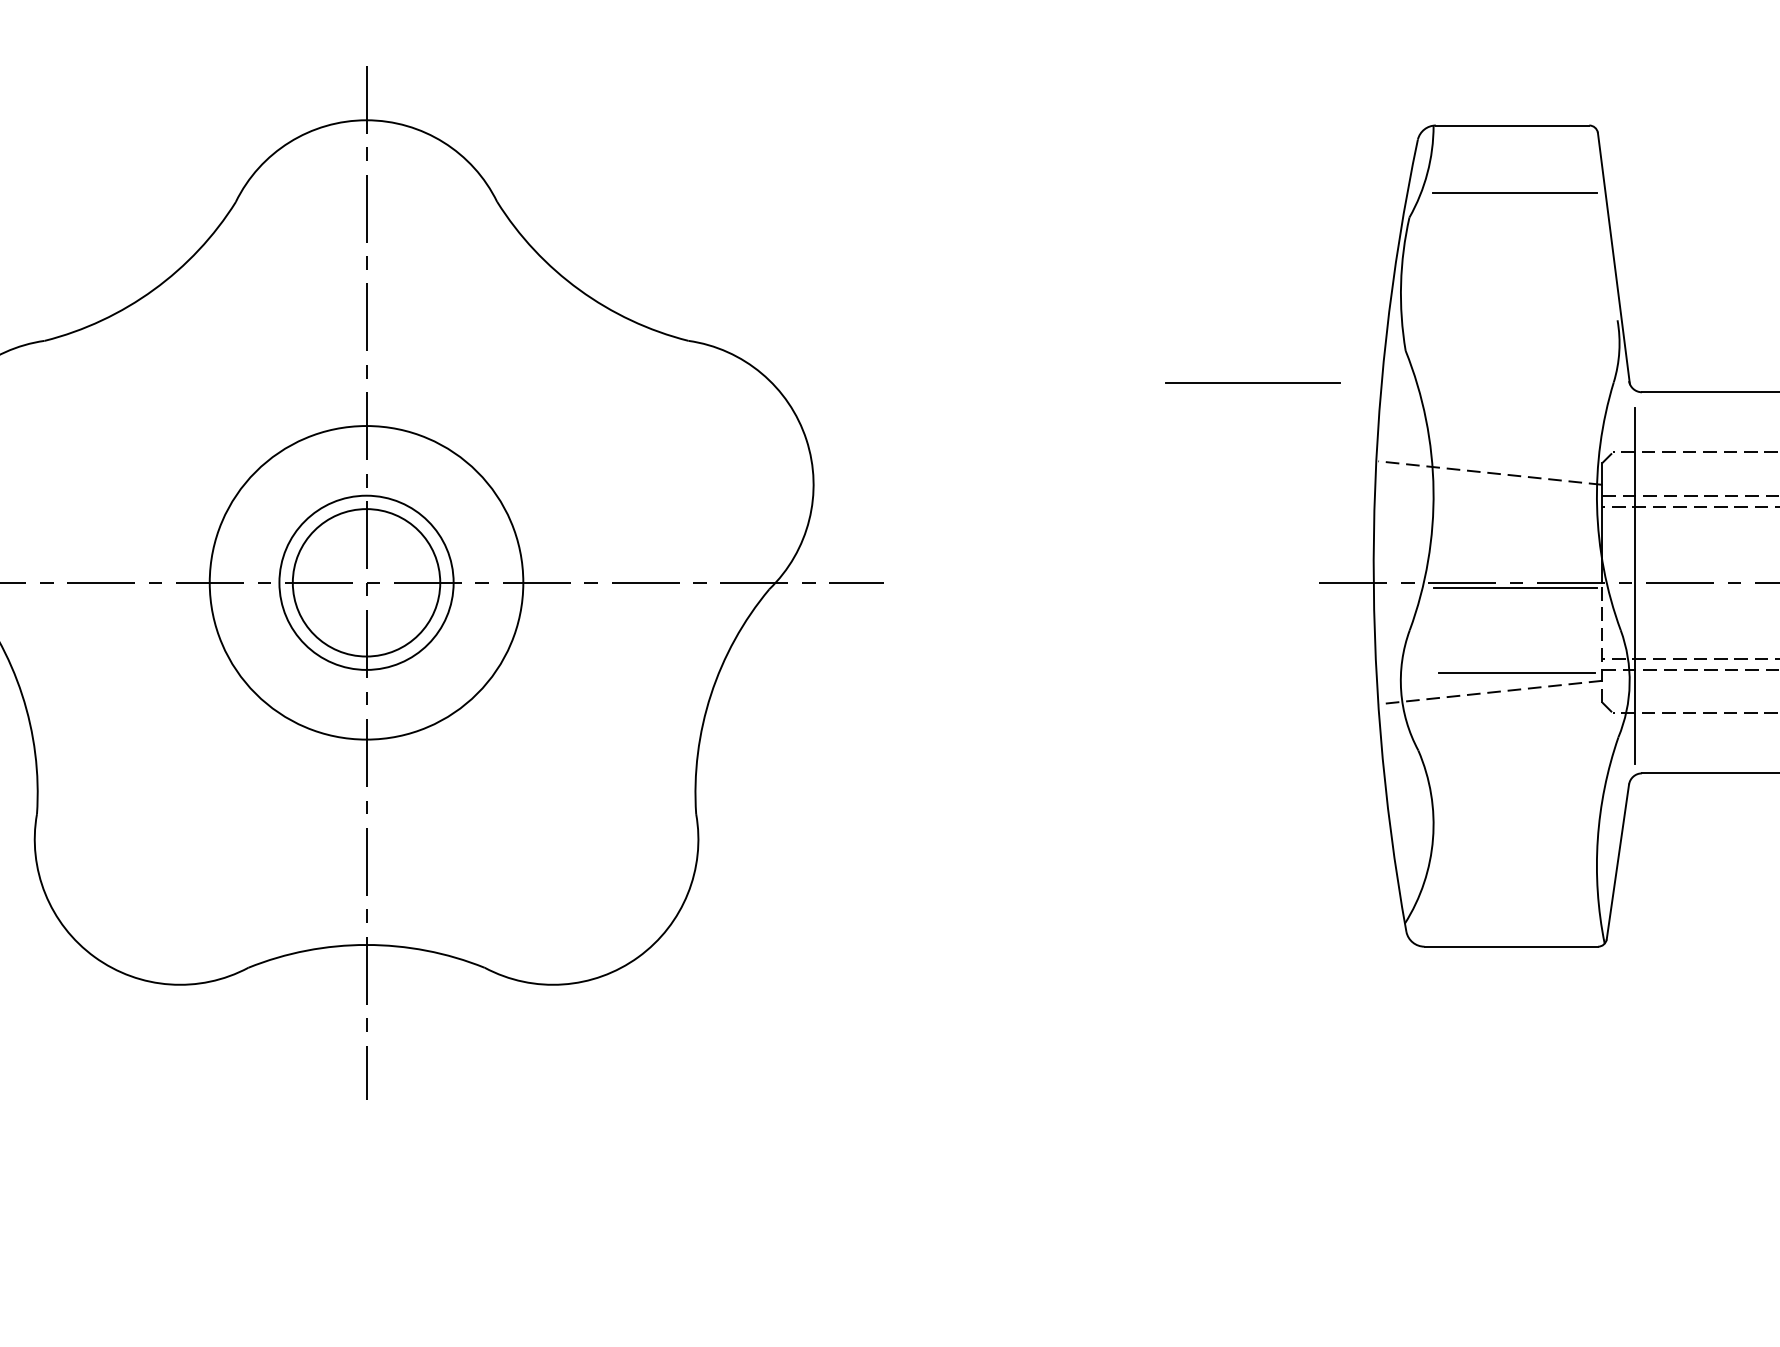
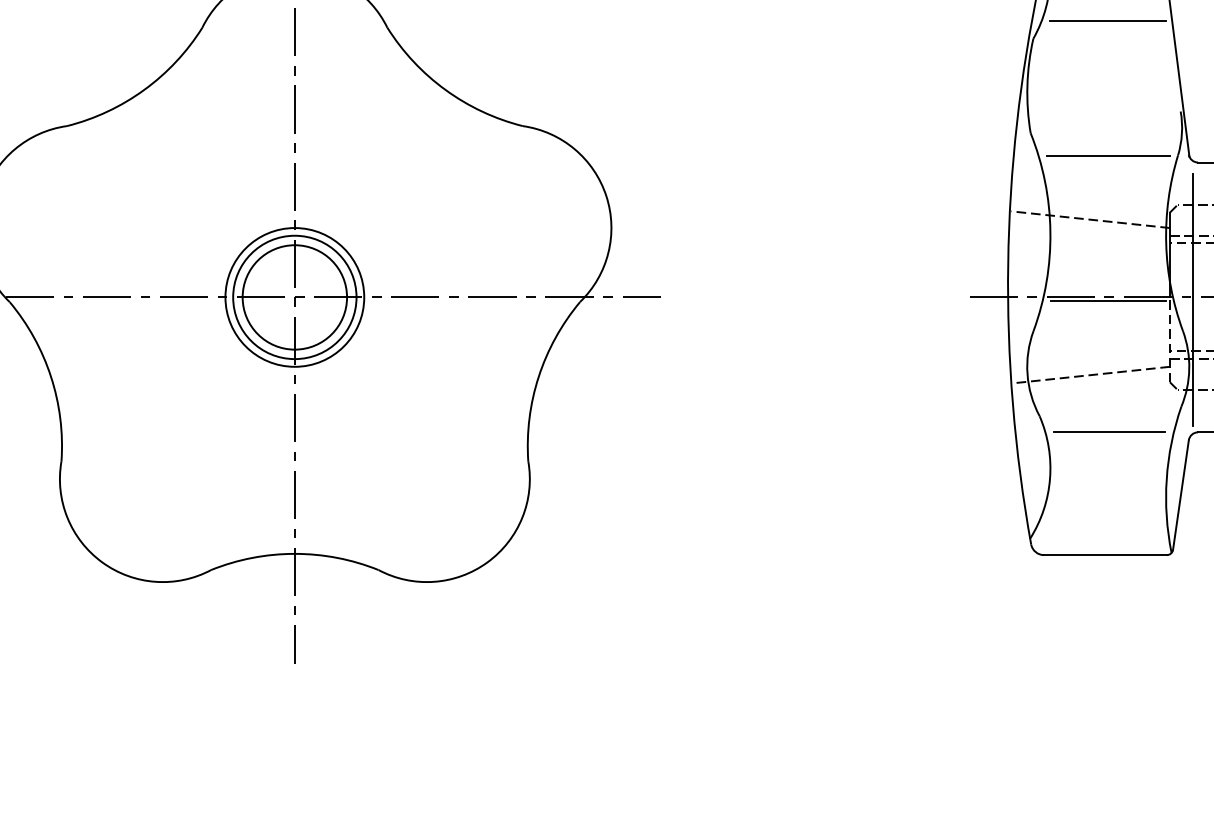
line: (1252, 382) -> (1107, 155), moved
circle: (366, 582) -> (294, 297), size x0.62
line: (1516, 672) -> (1109, 431), moved

